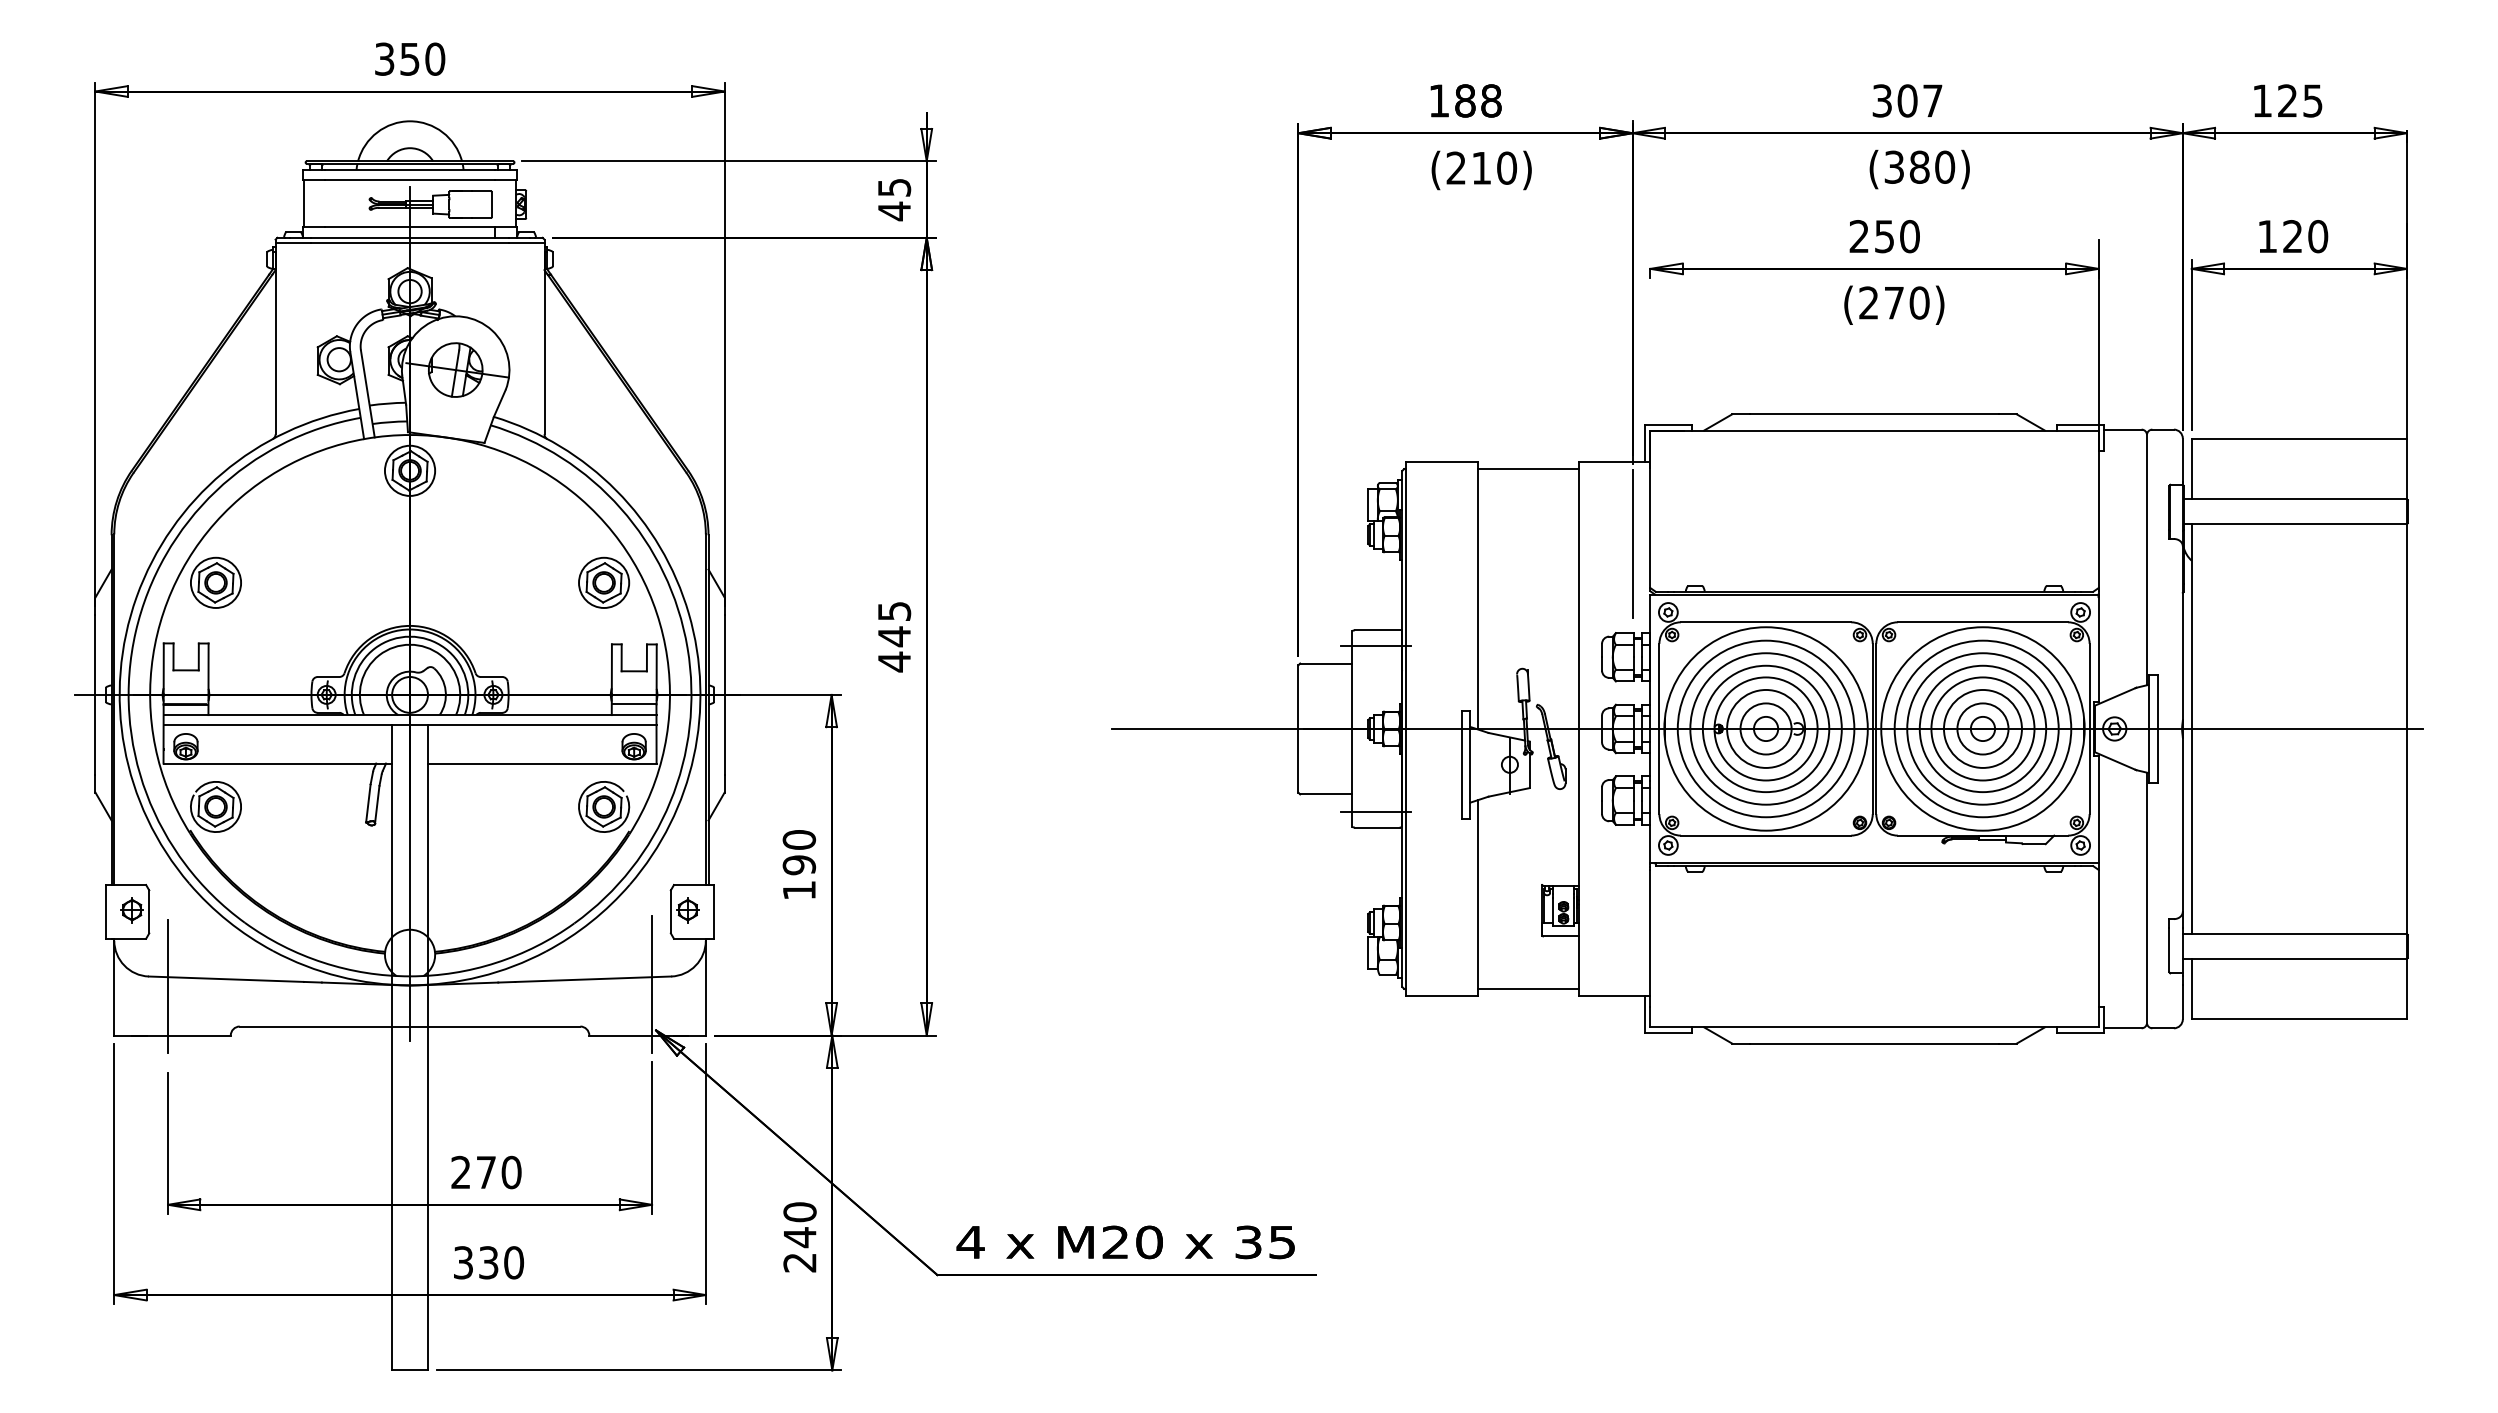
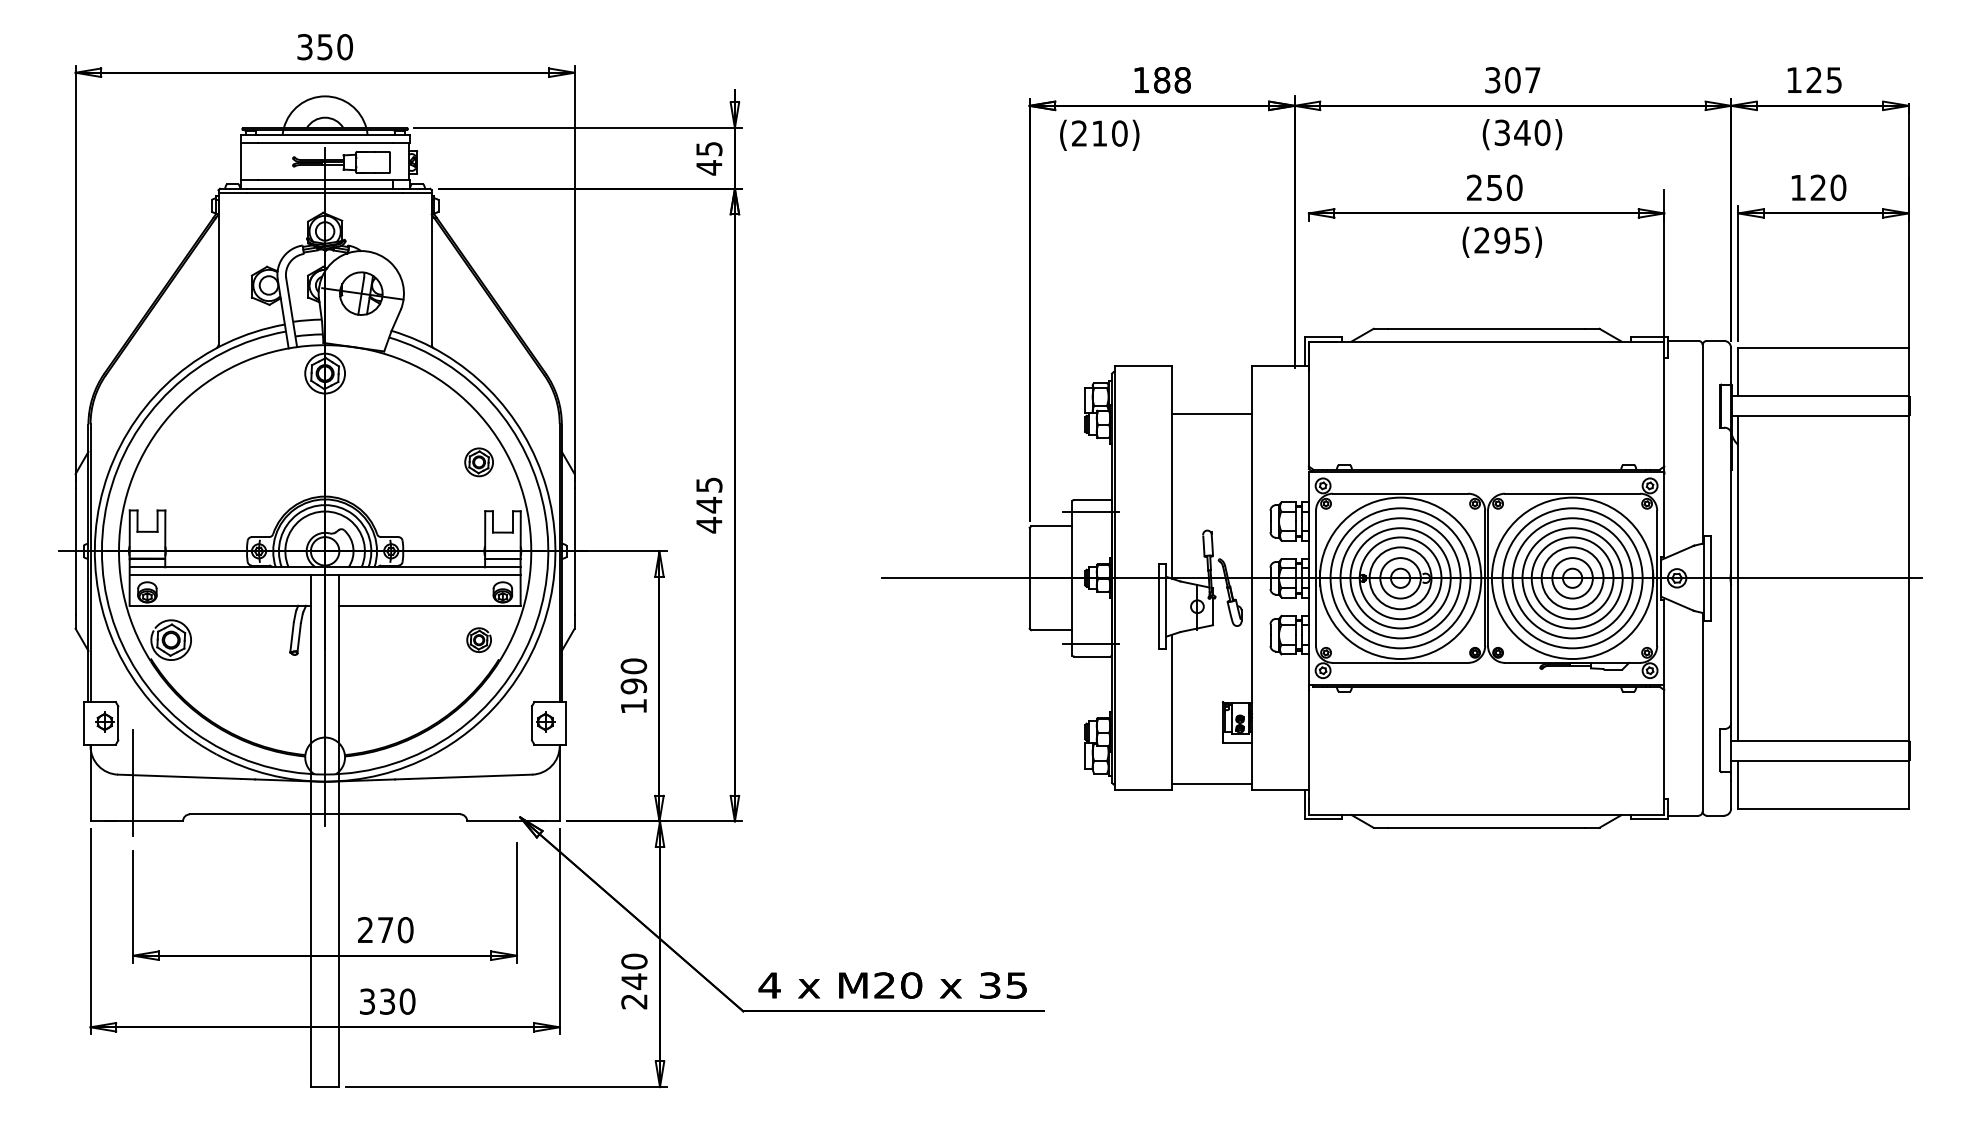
text: (1919, 166) -> (1522, 132), (380) -> (340)
text: (1481, 170) -> (1099, 135), moved
text: (1906, 302) -> (1511, 240), (270) -> (295)
line: (1527, 469) -> (1211, 414), moved
line: (1632, 543) -> (1294, 431), removed
part: (215, 582) -> (170, 462), removed
part: (604, 582) -> (479, 462), size x0.7
part: (604, 806) -> (479, 639), size x0.6
line: (652, 984) -> (517, 780), removed

